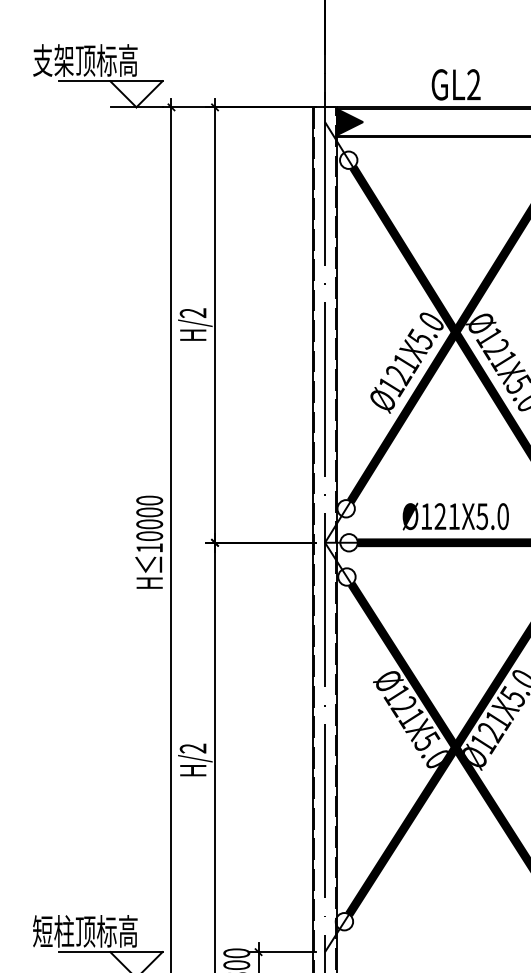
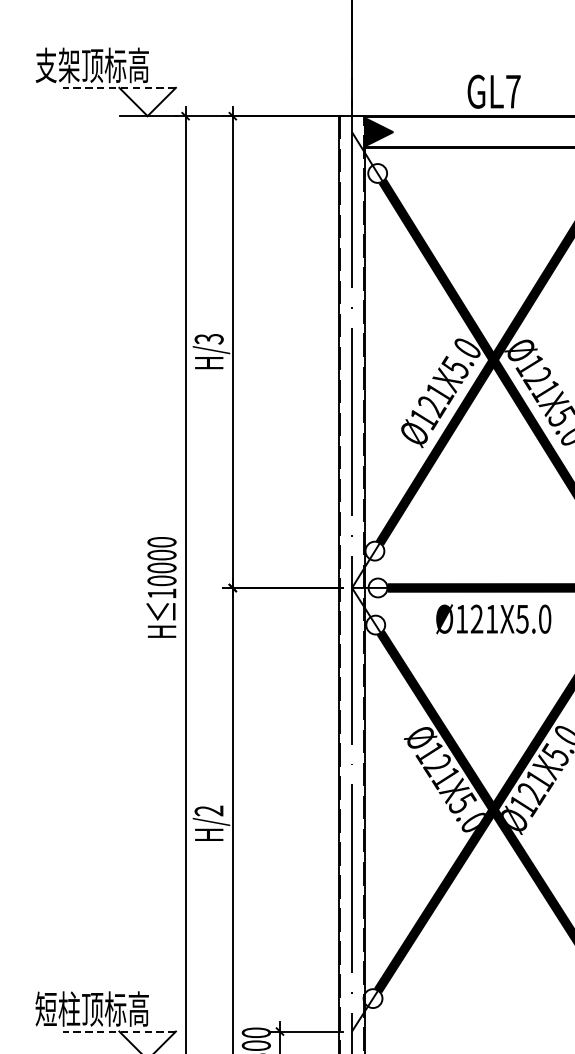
line: (110, 81) -> (119, 88), solid -> dashed
text: (473, 84) -> (512, 91), GL2 -> GL7
text: (193, 313) -> (209, 339), H/2 -> H/3
text: (455, 516) -> (493, 619), moved
line: (110, 952) -> (119, 1031), solid -> dashed

